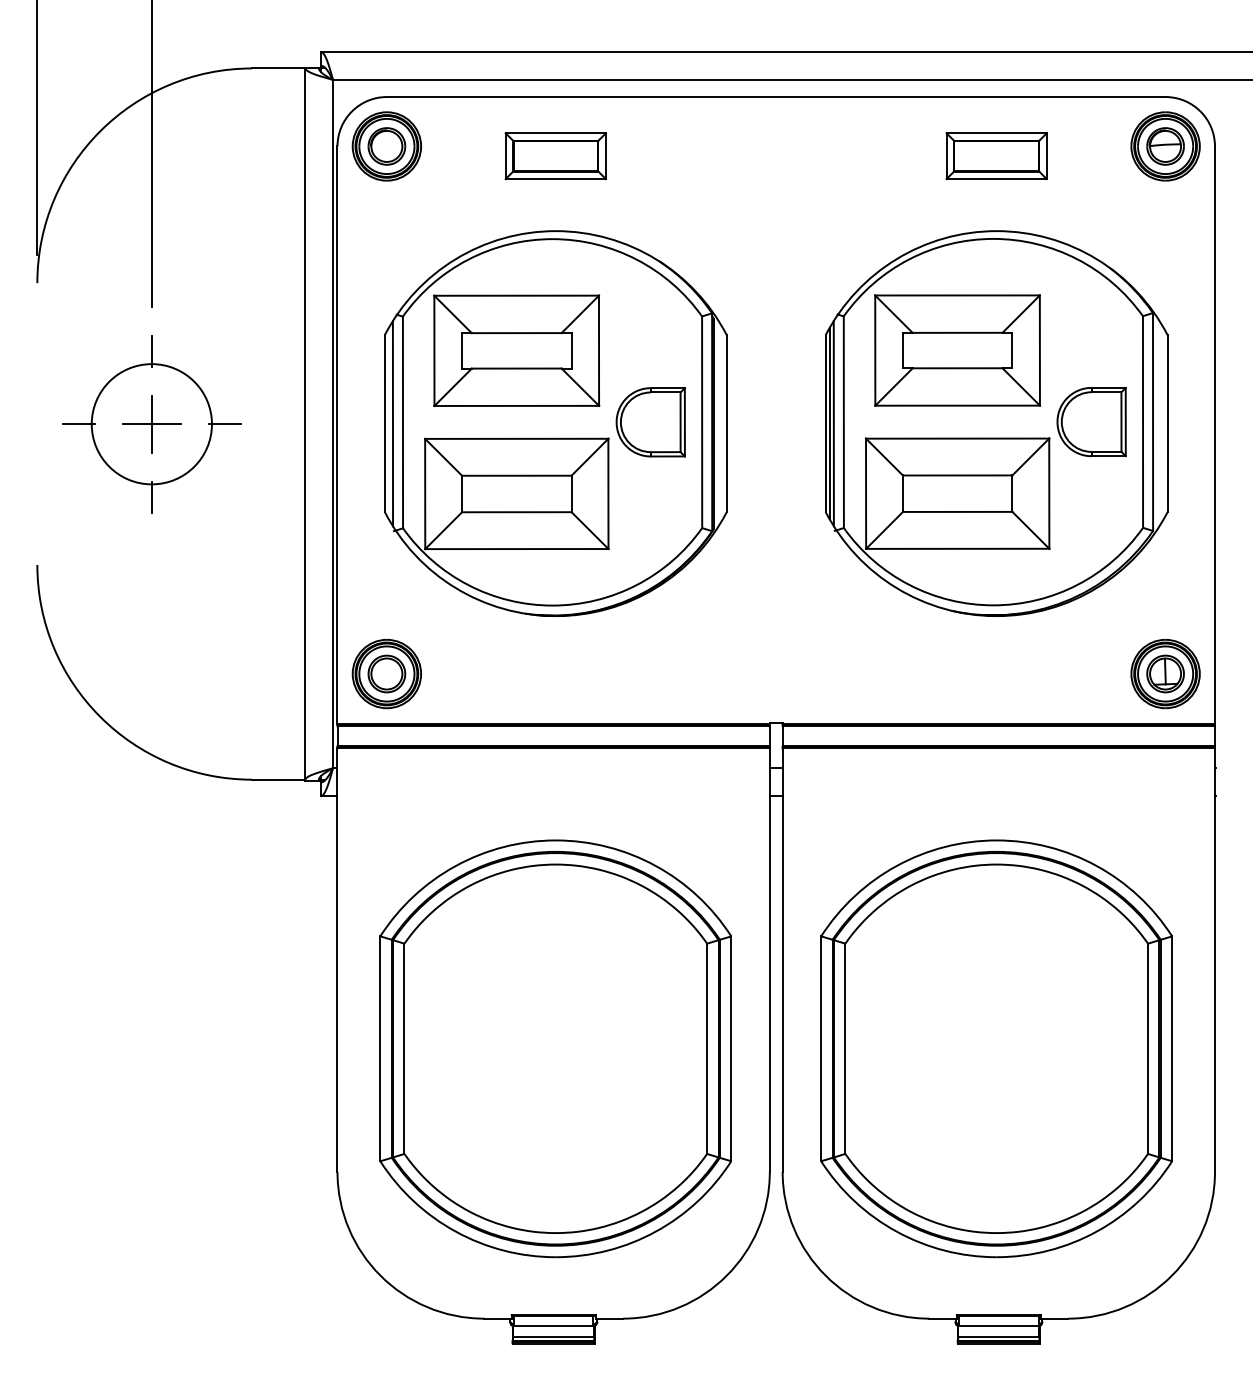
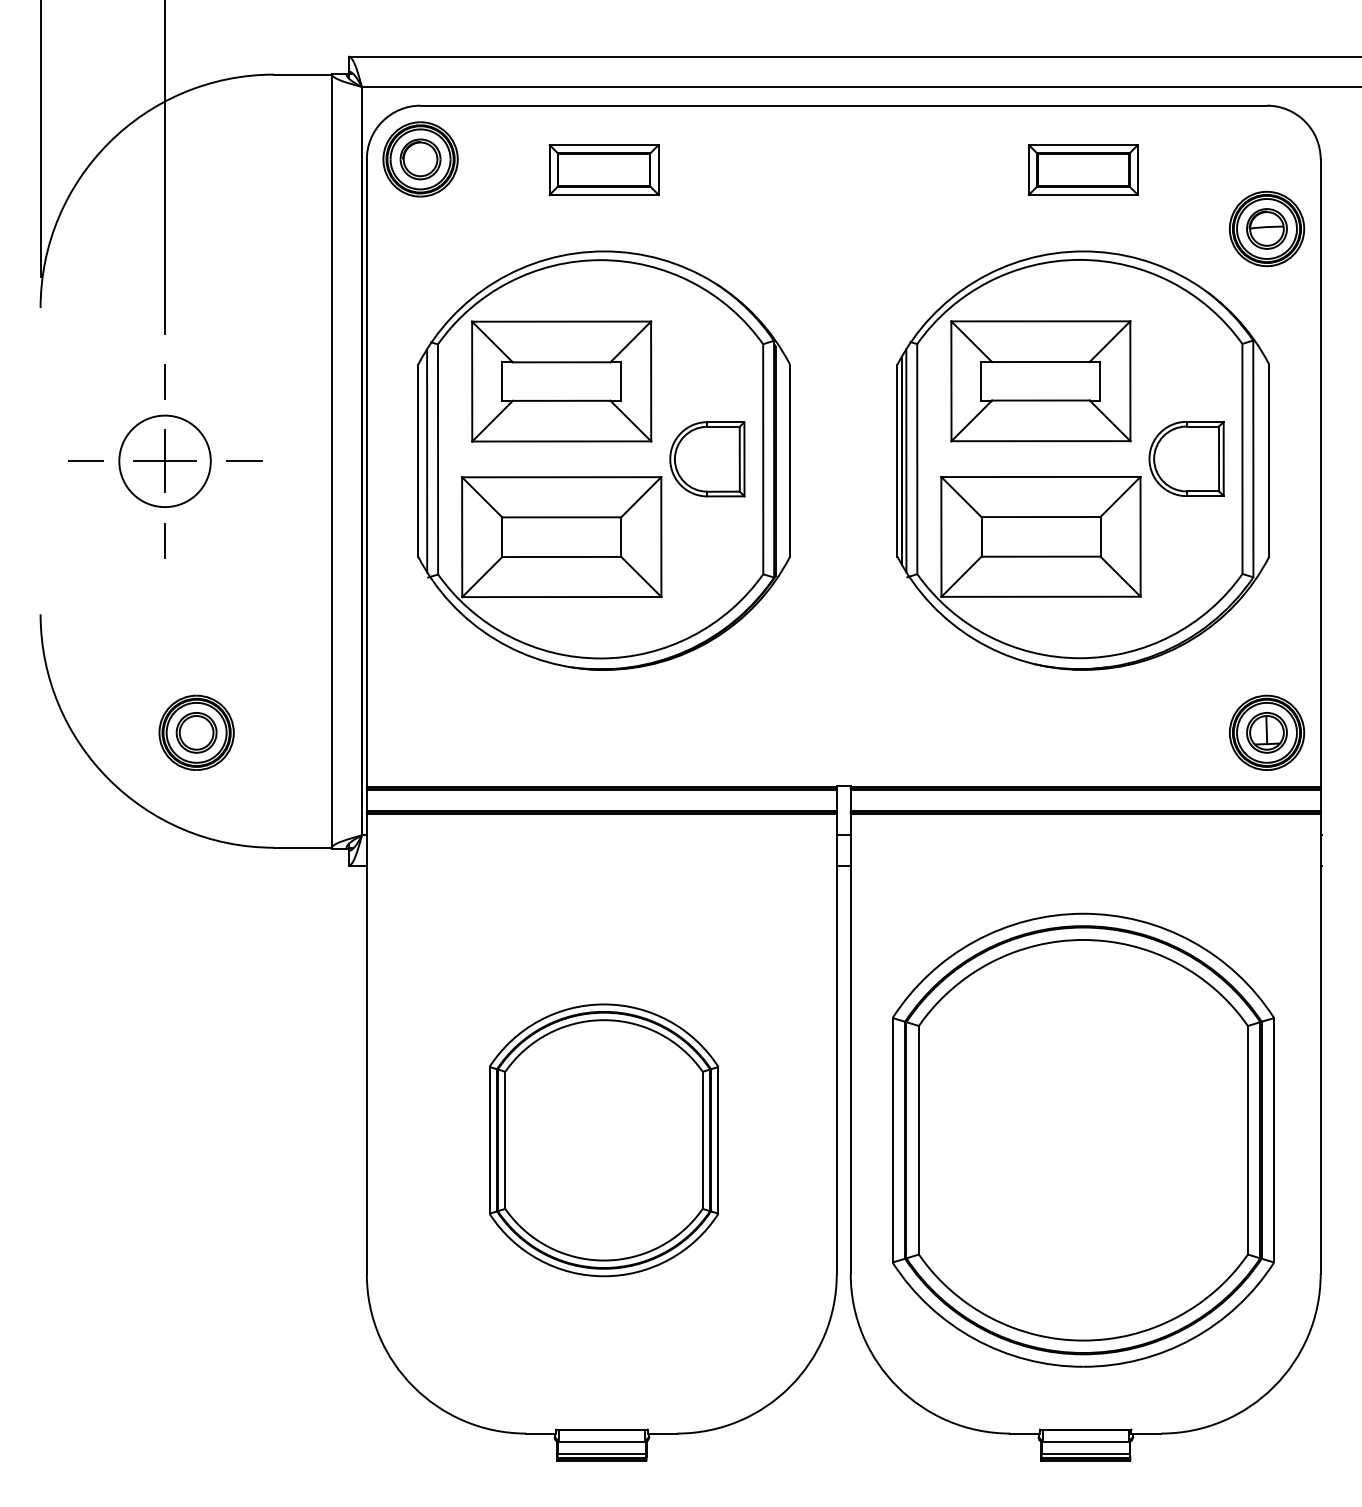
part: (1165, 146) -> (1266, 229), moved
circle: (151, 424) -> (164, 461), size x0.7
part: (386, 673) -> (196, 732), moved
part: (555, 1048) -> (603, 1139), size x0.6

